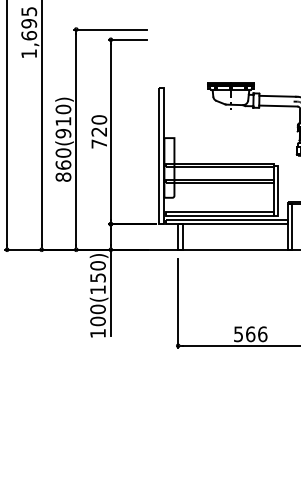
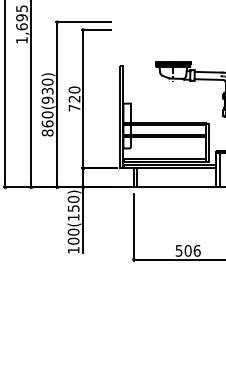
text: (63, 120) -> (47, 90), 860(910) -> 860(930)
text: (249, 333) -> (187, 250), 566 -> 506

